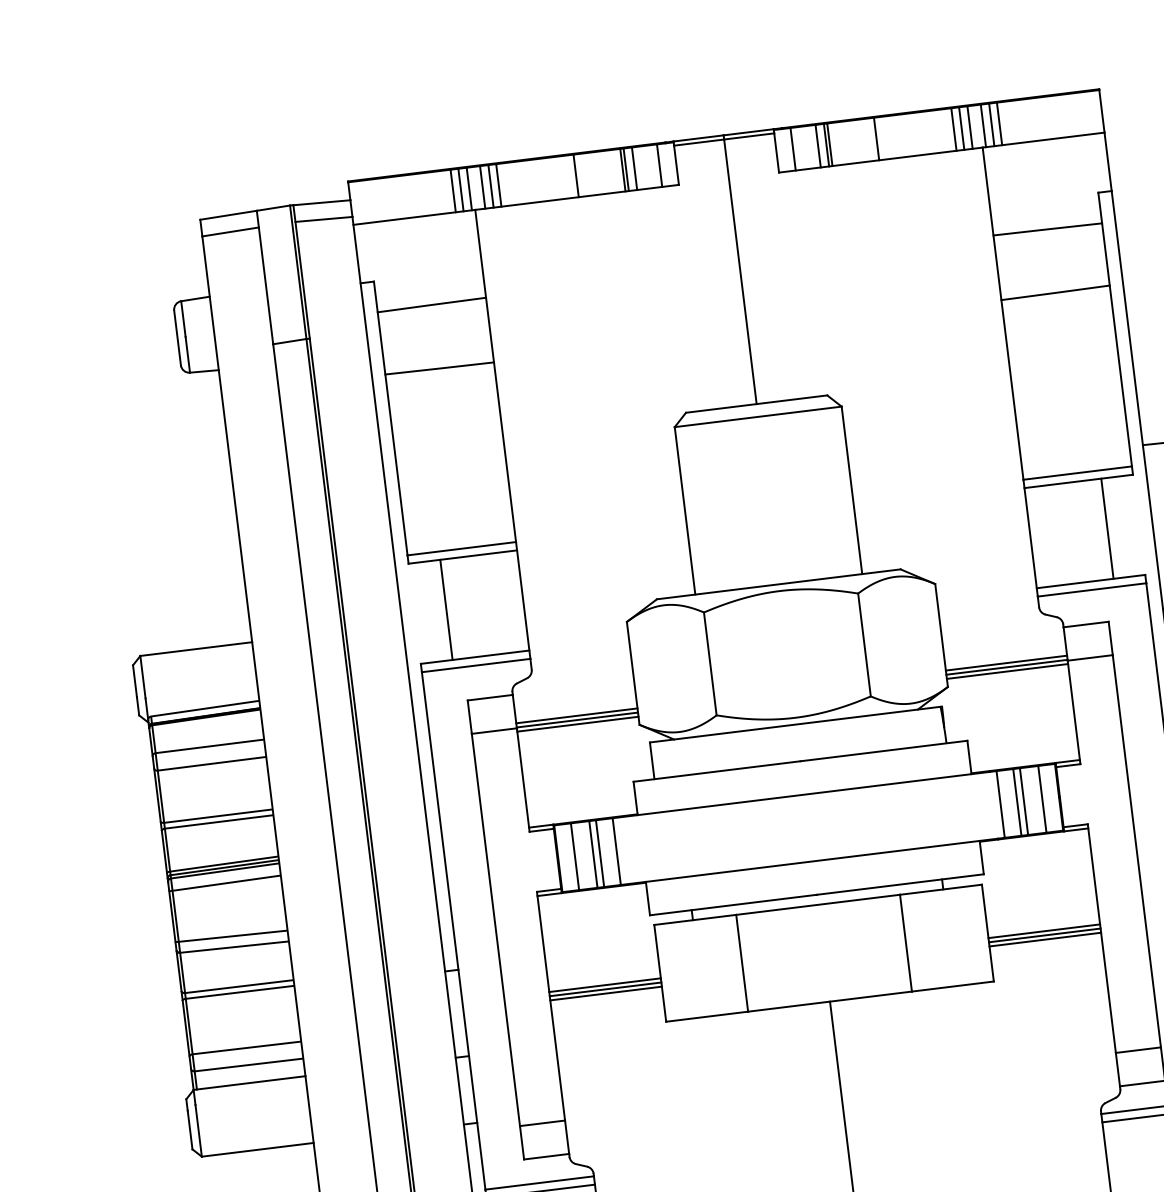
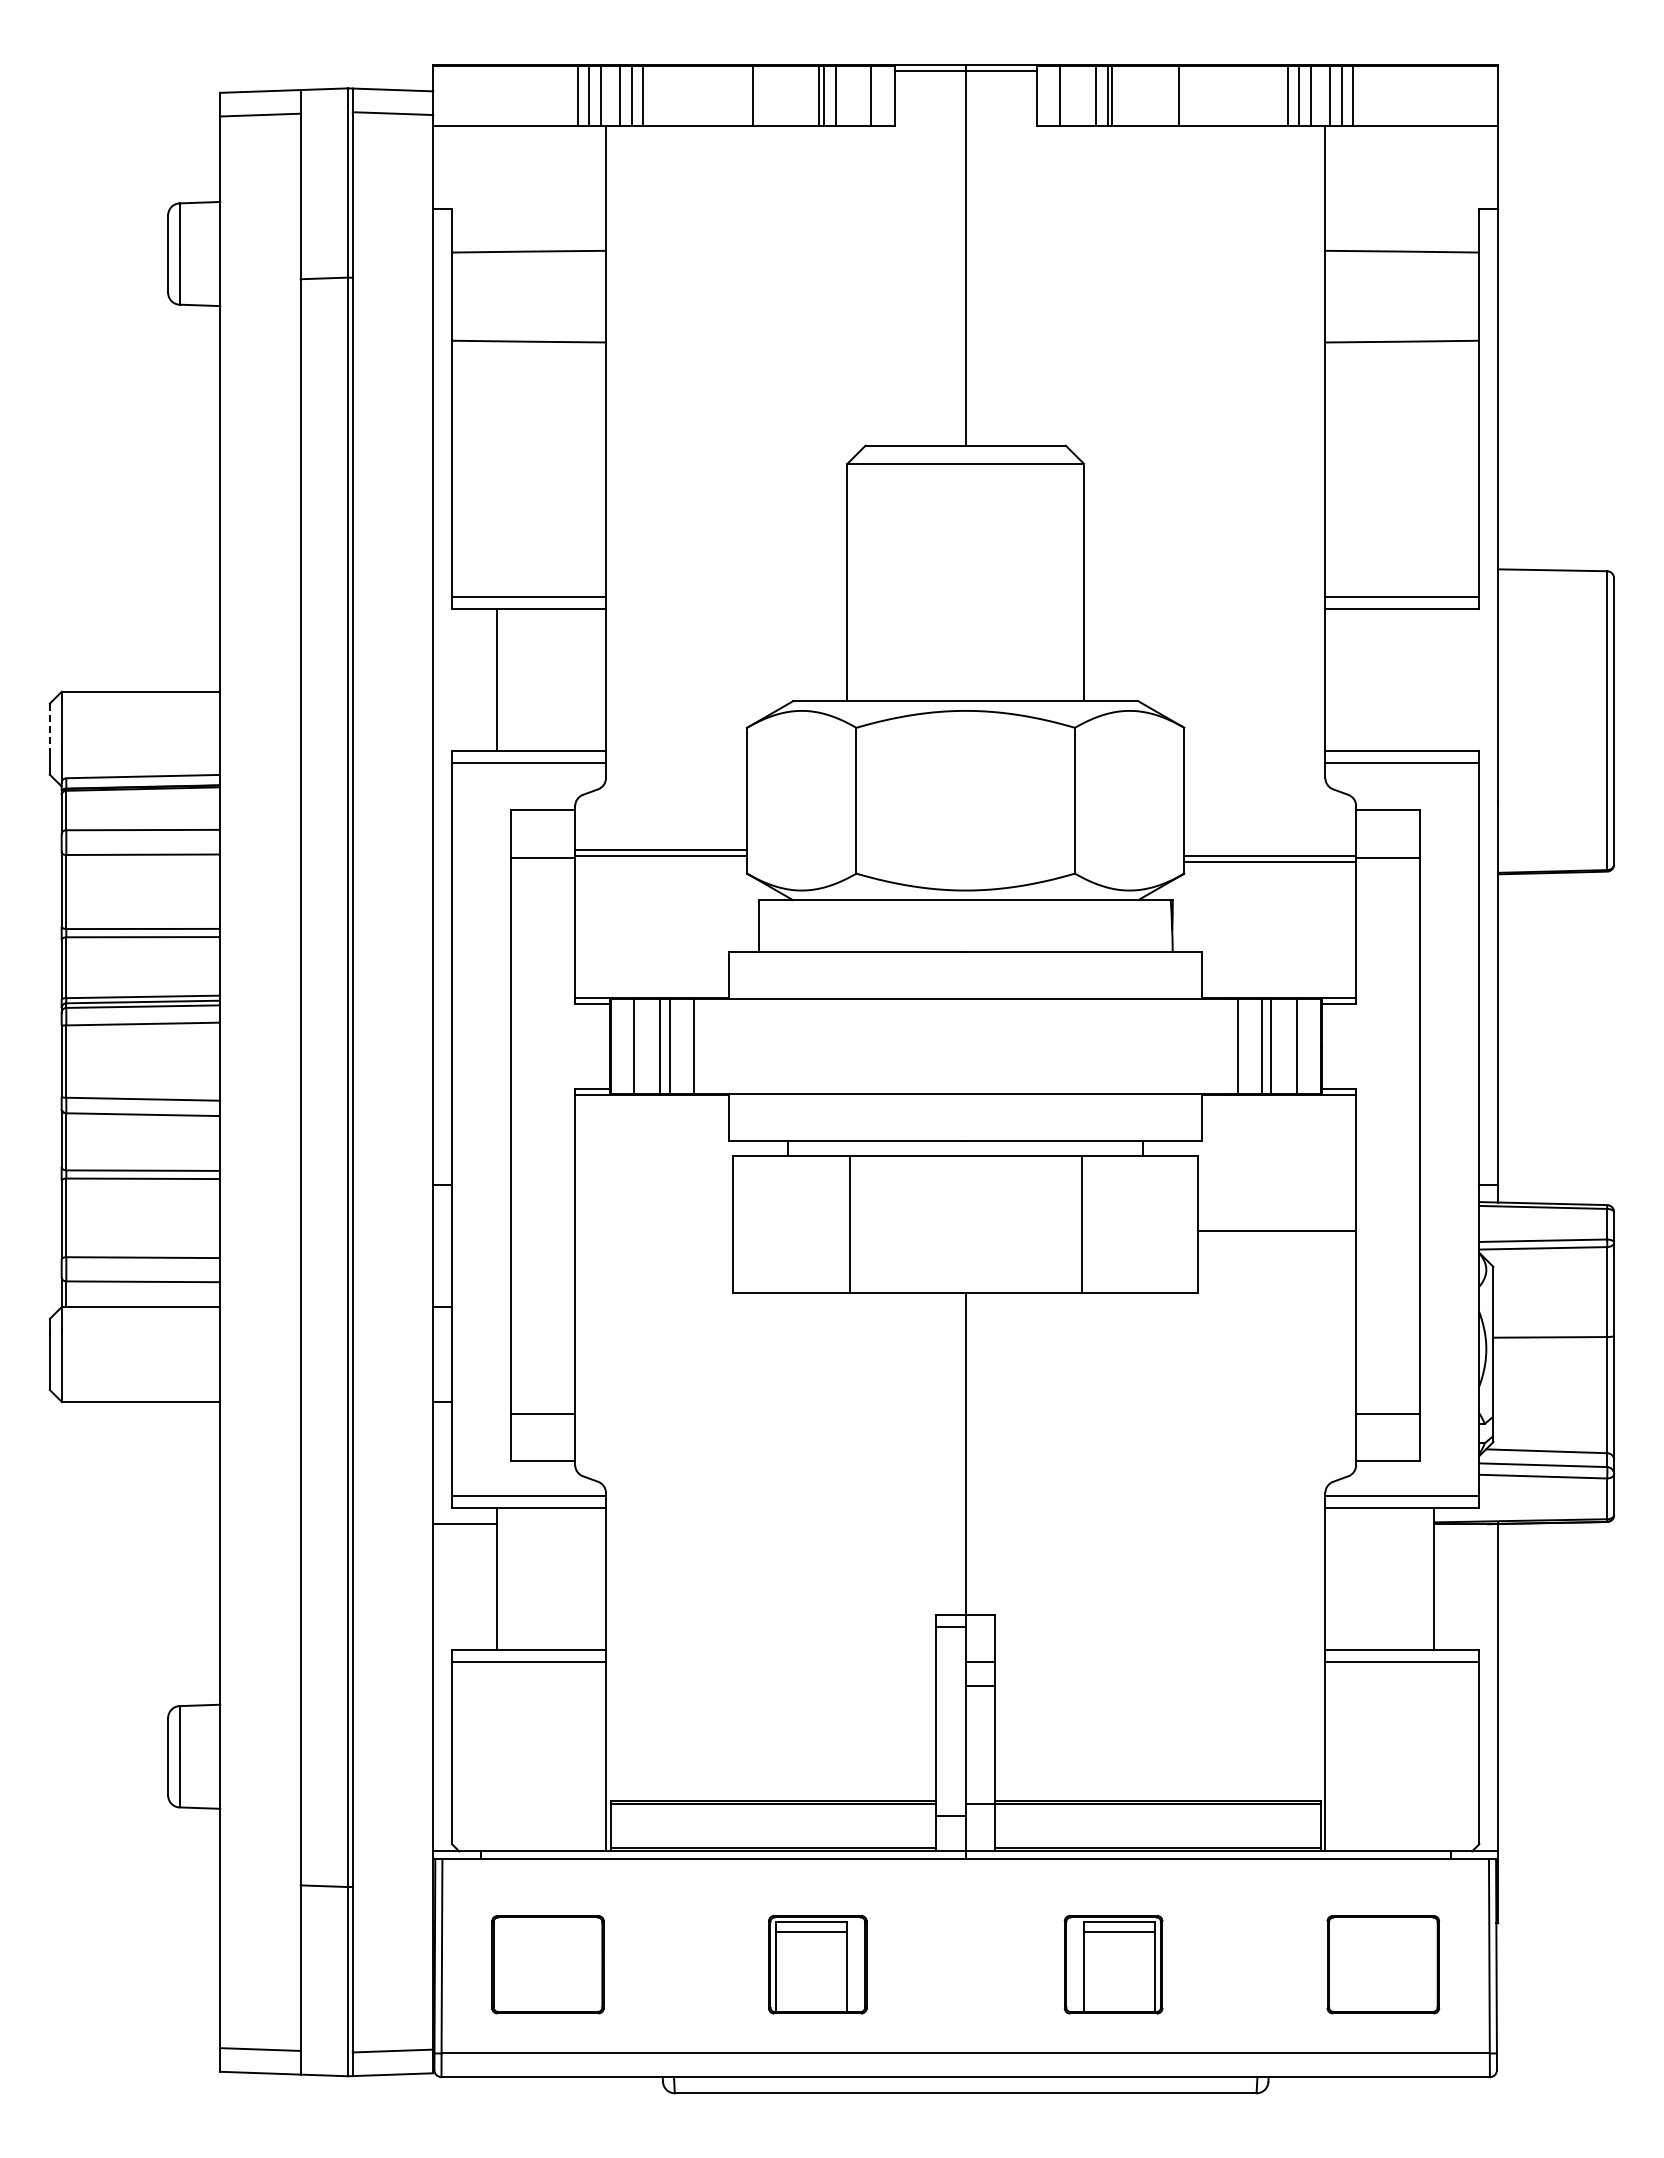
line: (1107, 529) -> (1434, 680), removed
line: (1006, 663) -> (1270, 850), removed
line: (134, 681) -> (49, 726), solid -> dashed
line: (578, 724) -> (661, 862), removed
line: (1044, 935) -> (1276, 1237), removed
line: (1044, 939) -> (1276, 1243), removed
line: (605, 985) -> (654, 1231), removed
line: (605, 989) -> (654, 1237), removed
line: (606, 993) -> (654, 1243), removed

